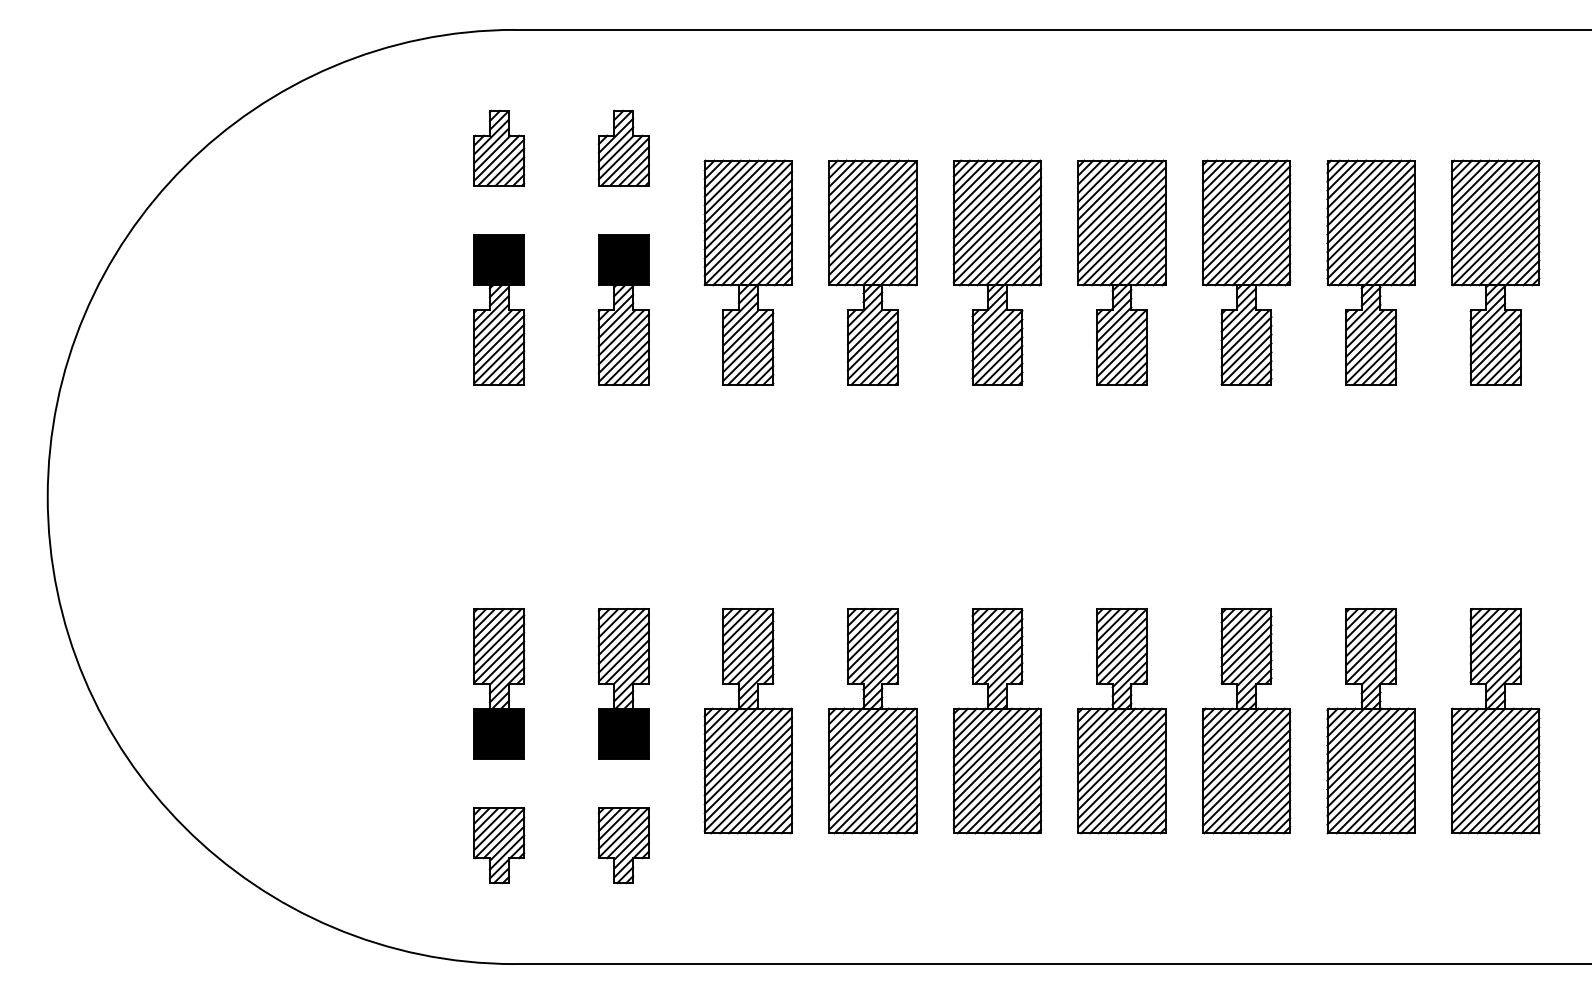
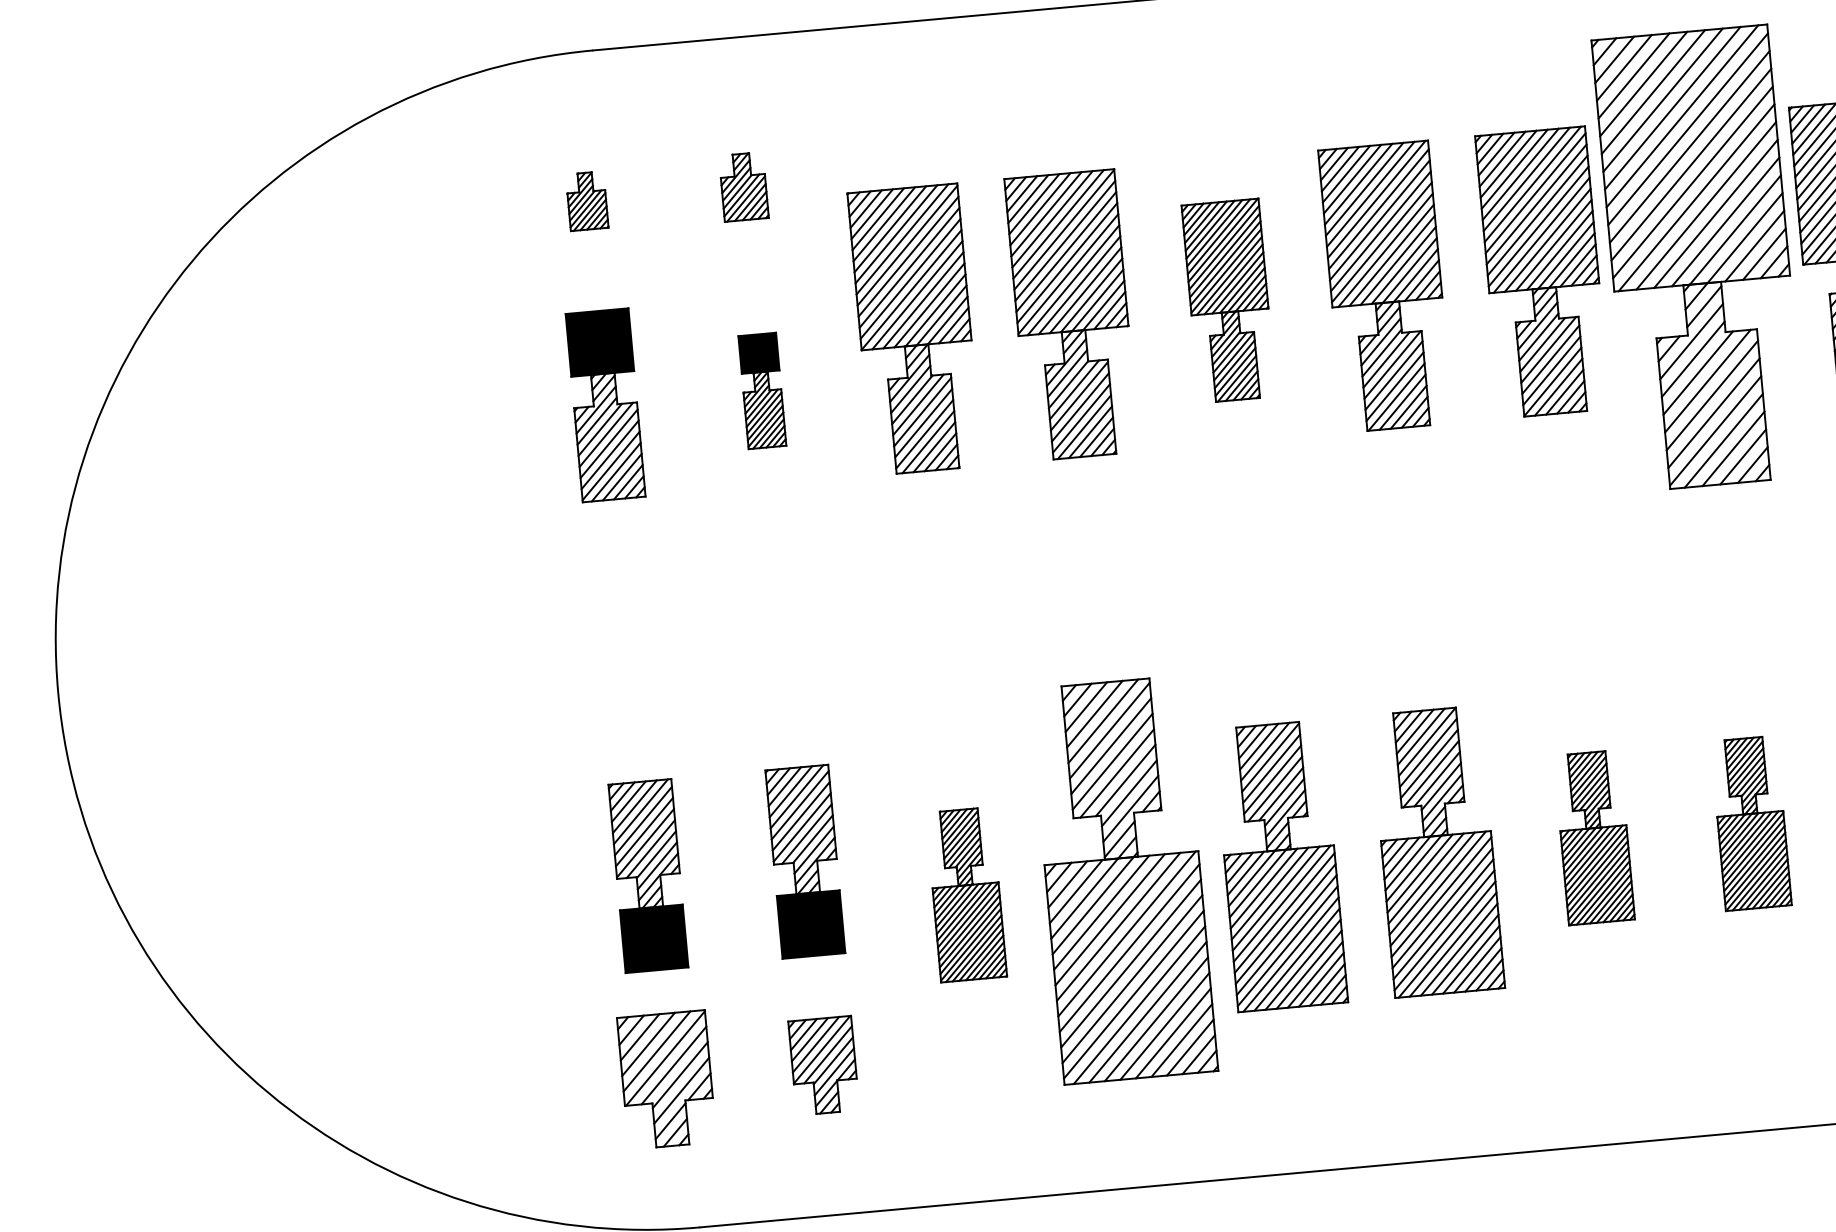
part: (499, 147) -> (587, 200), size x0.6
part: (623, 147) -> (743, 186), size x0.7
part: (997, 272) -> (1229, 300), size x0.7
part: (1370, 272) -> (1698, 257), size x1.6
part: (623, 309) -> (762, 390), size x0.6
part: (747, 721) -> (965, 895), size x0.6
part: (872, 721) -> (1123, 880), size x1.4
part: (1246, 721) -> (1594, 837), size x0.6
part: (1370, 721) -> (1750, 823), size x0.6
part: (499, 845) -> (667, 1079), size x1.4

